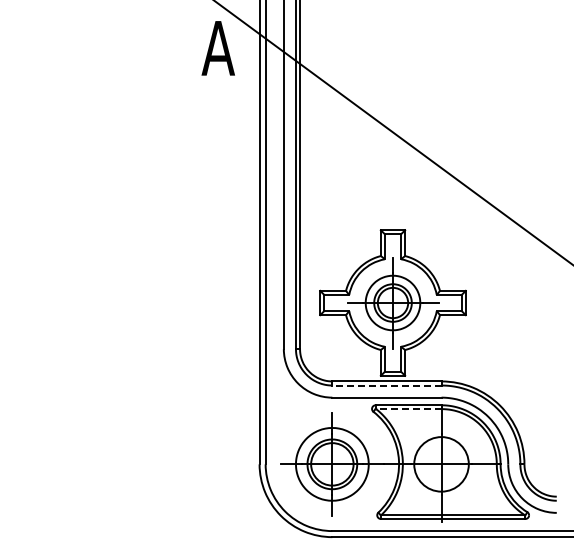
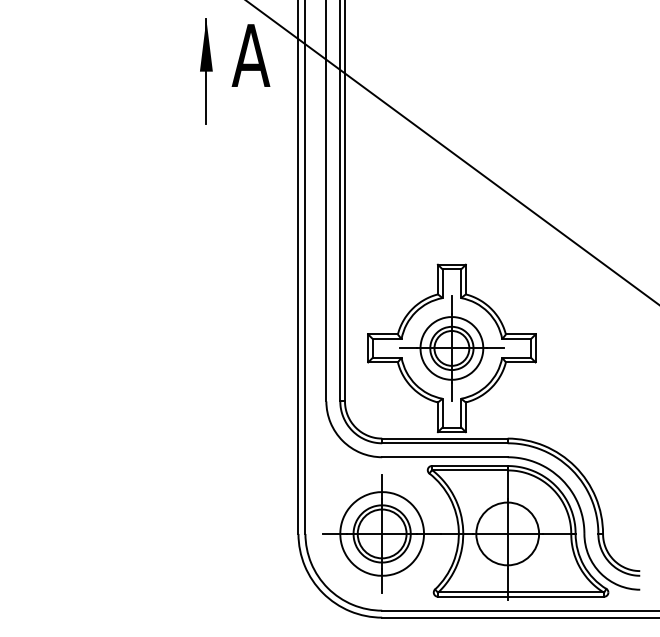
part: (179, 62) -> (206, 71), added
line: (386, 385) -> (444, 443), dashed -> solid
line: (408, 409) -> (469, 470), dashed -> solid

